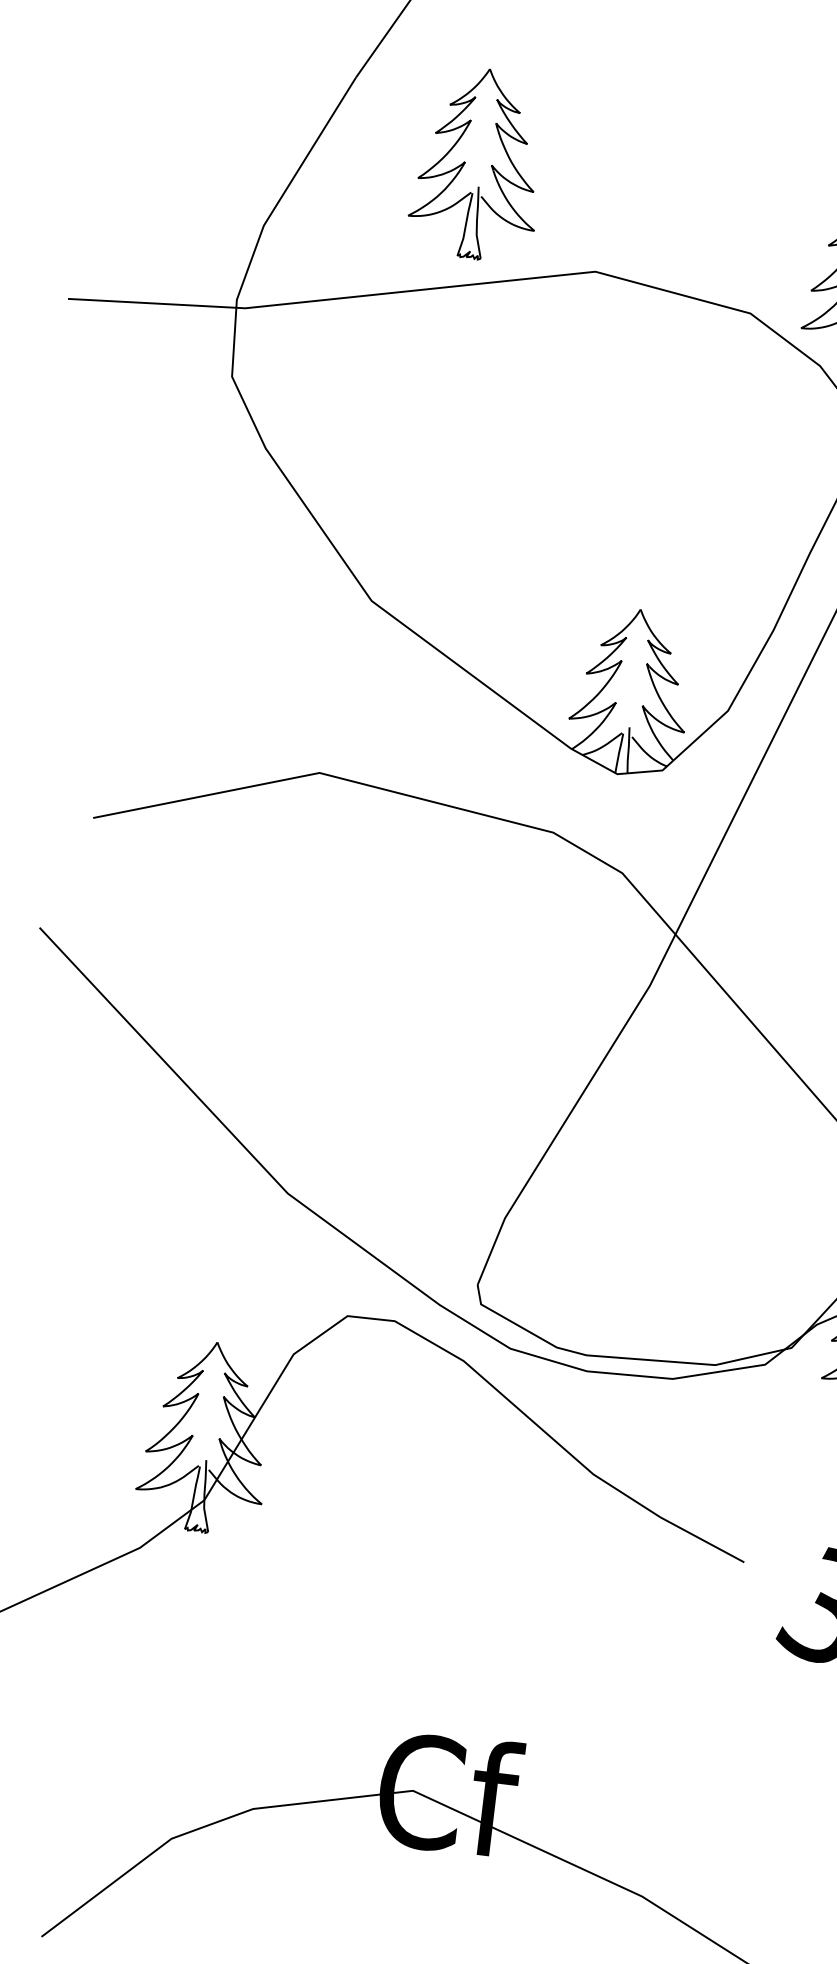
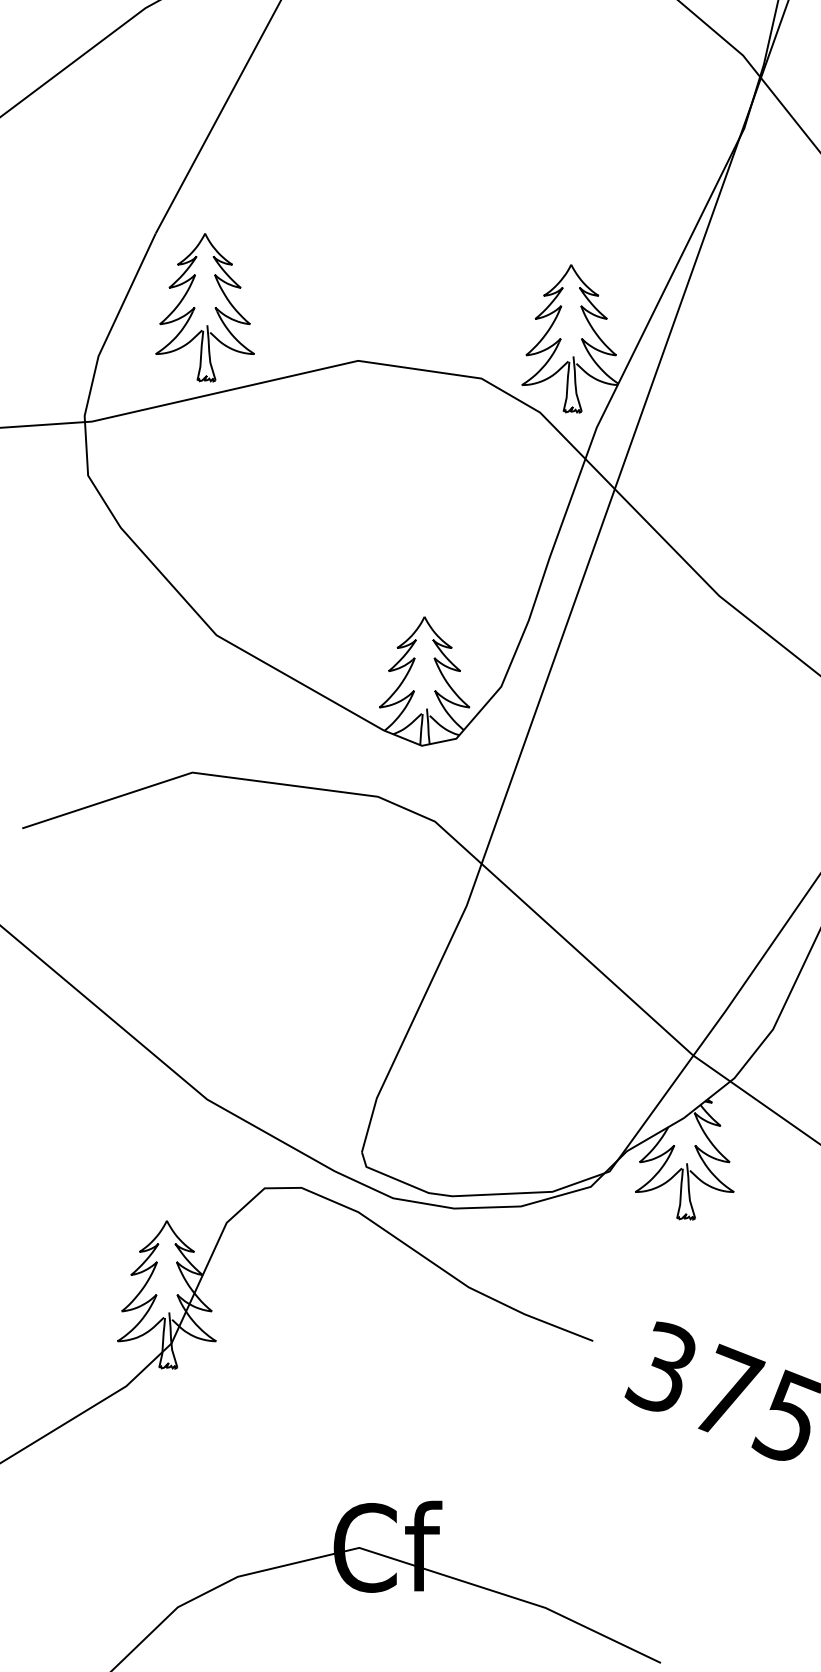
part: (477, 163) -> (204, 307), moved

